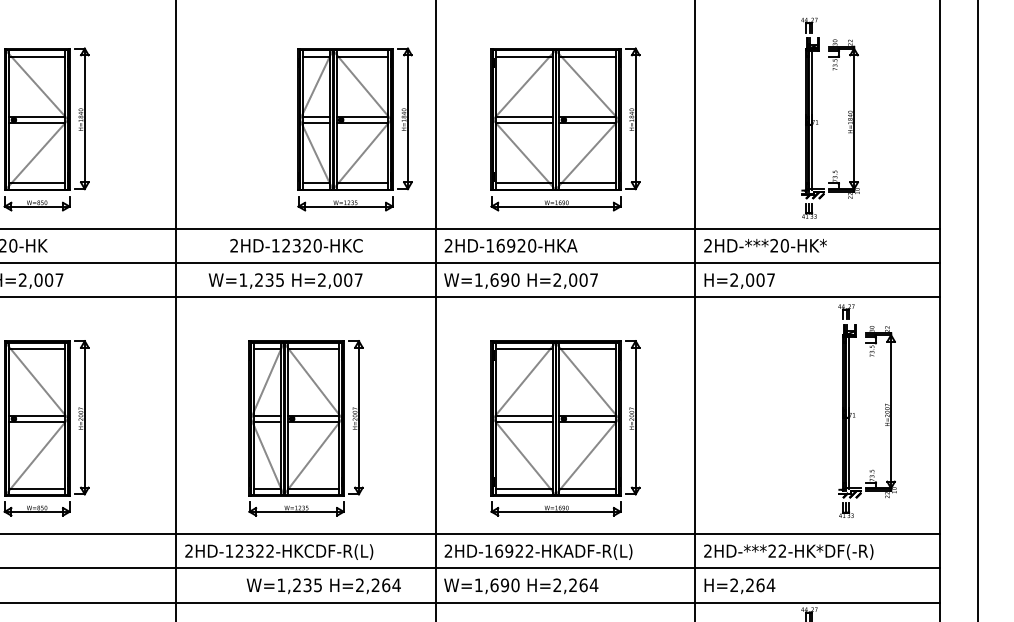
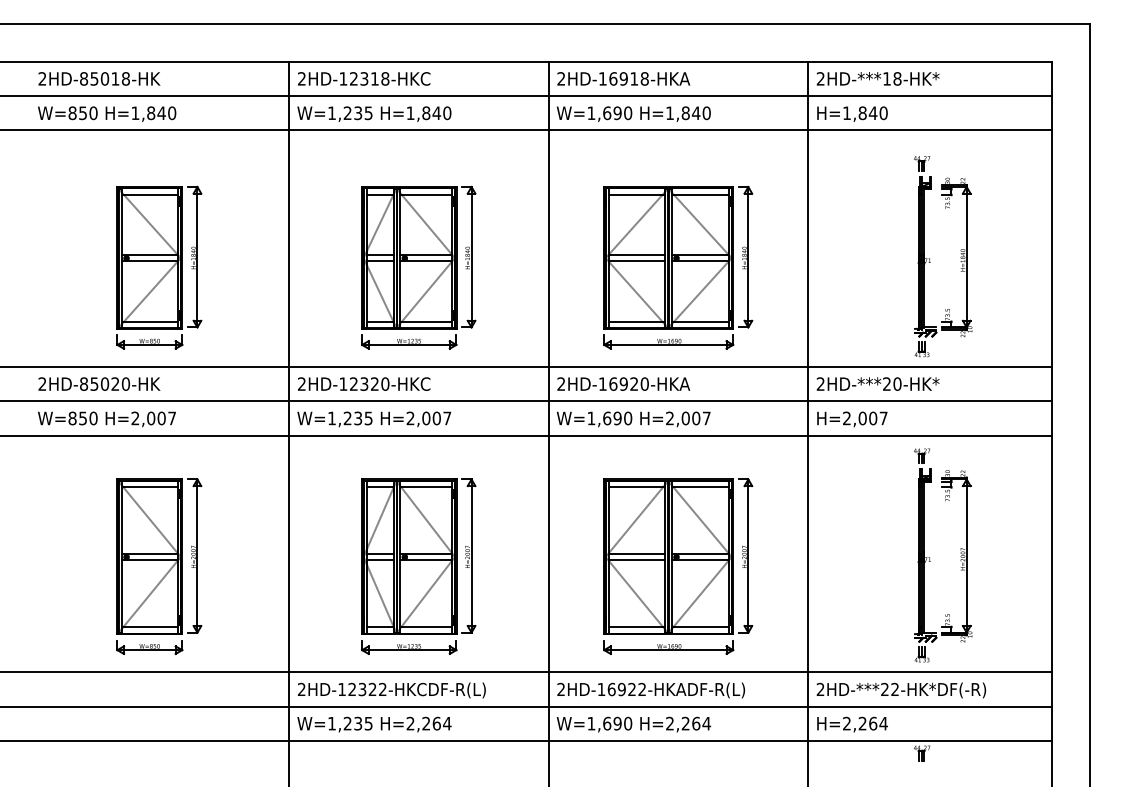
part: (354, 129) -> (418, 267), moved
text: (296, 245) -> (364, 383), moved
text: (285, 281) -> (374, 419), moved
part: (853, 413) -> (929, 557), moved
text: (323, 586) -> (374, 724), moved

